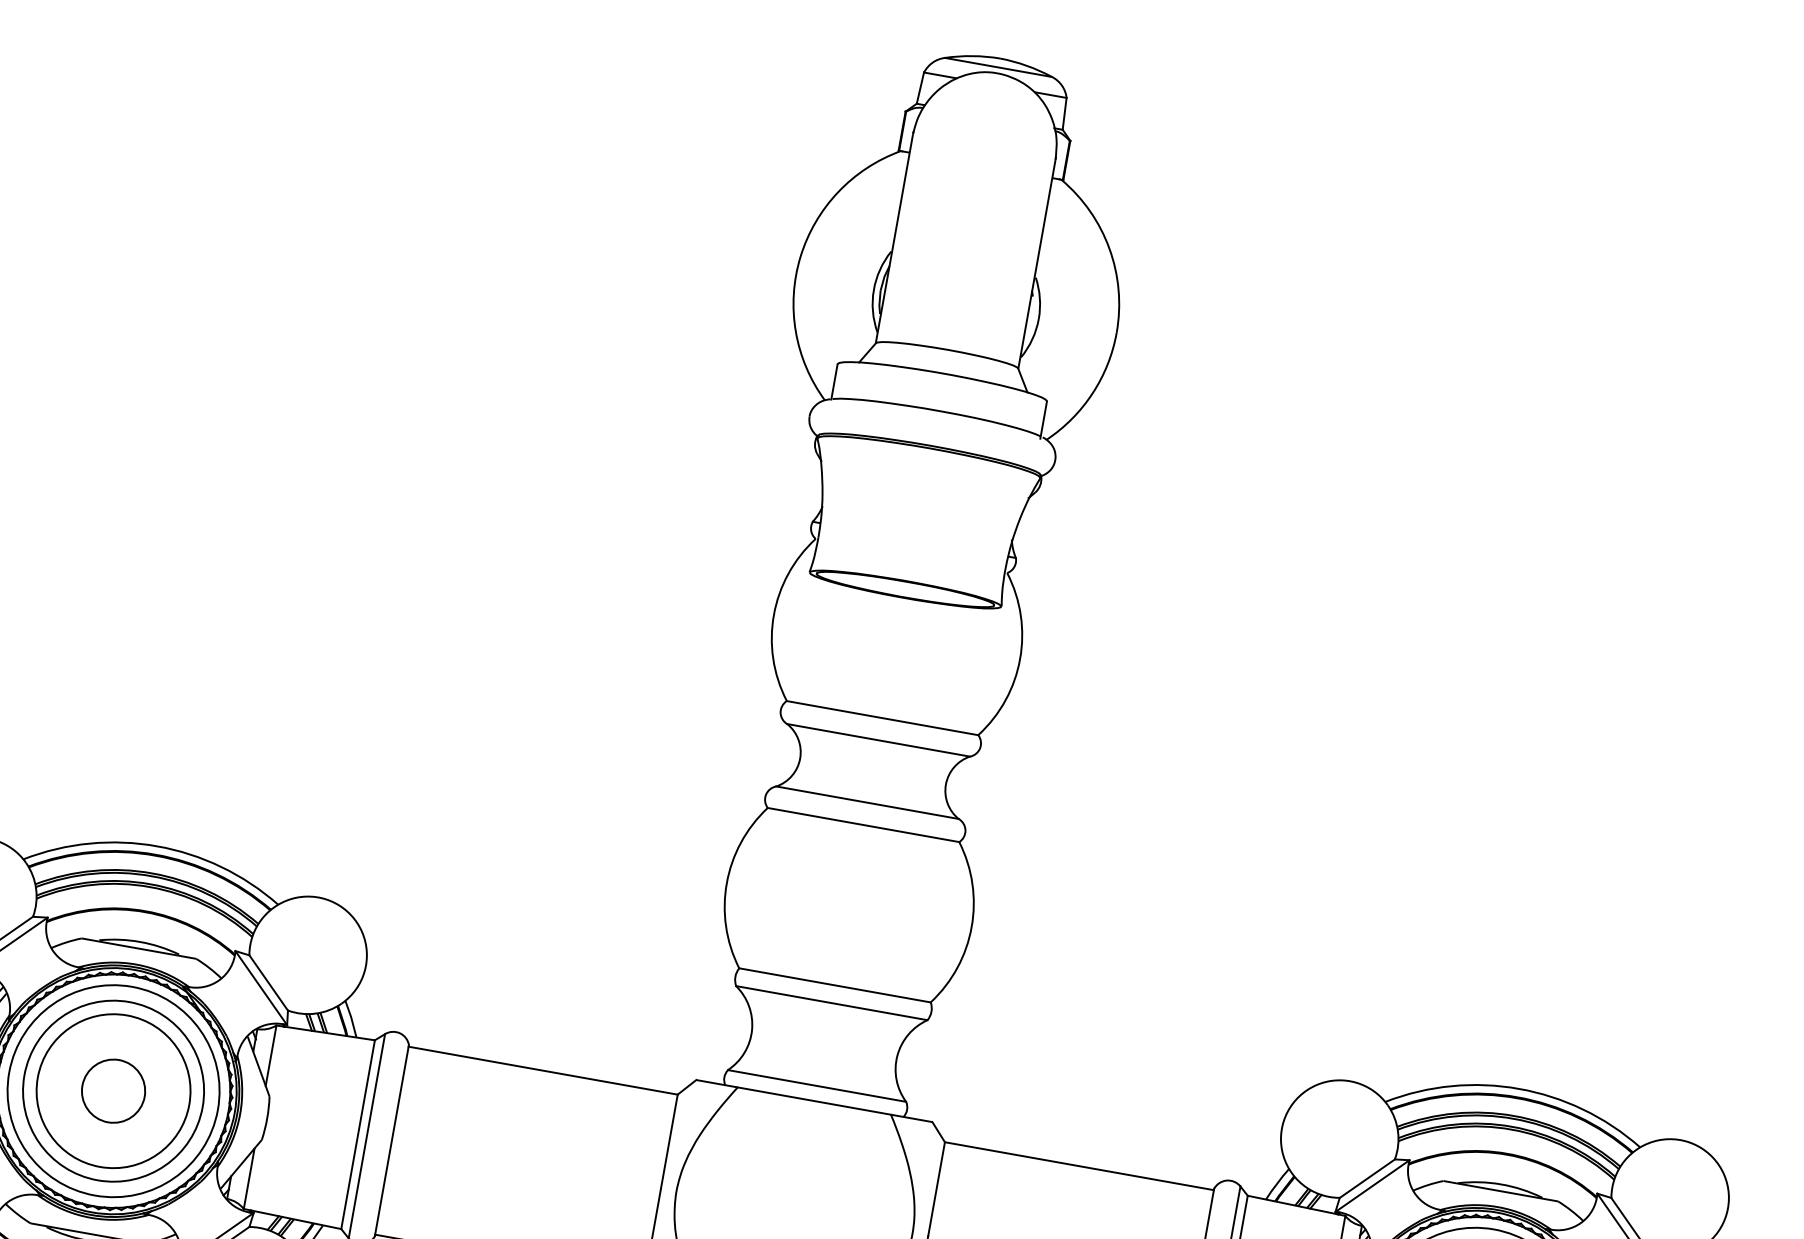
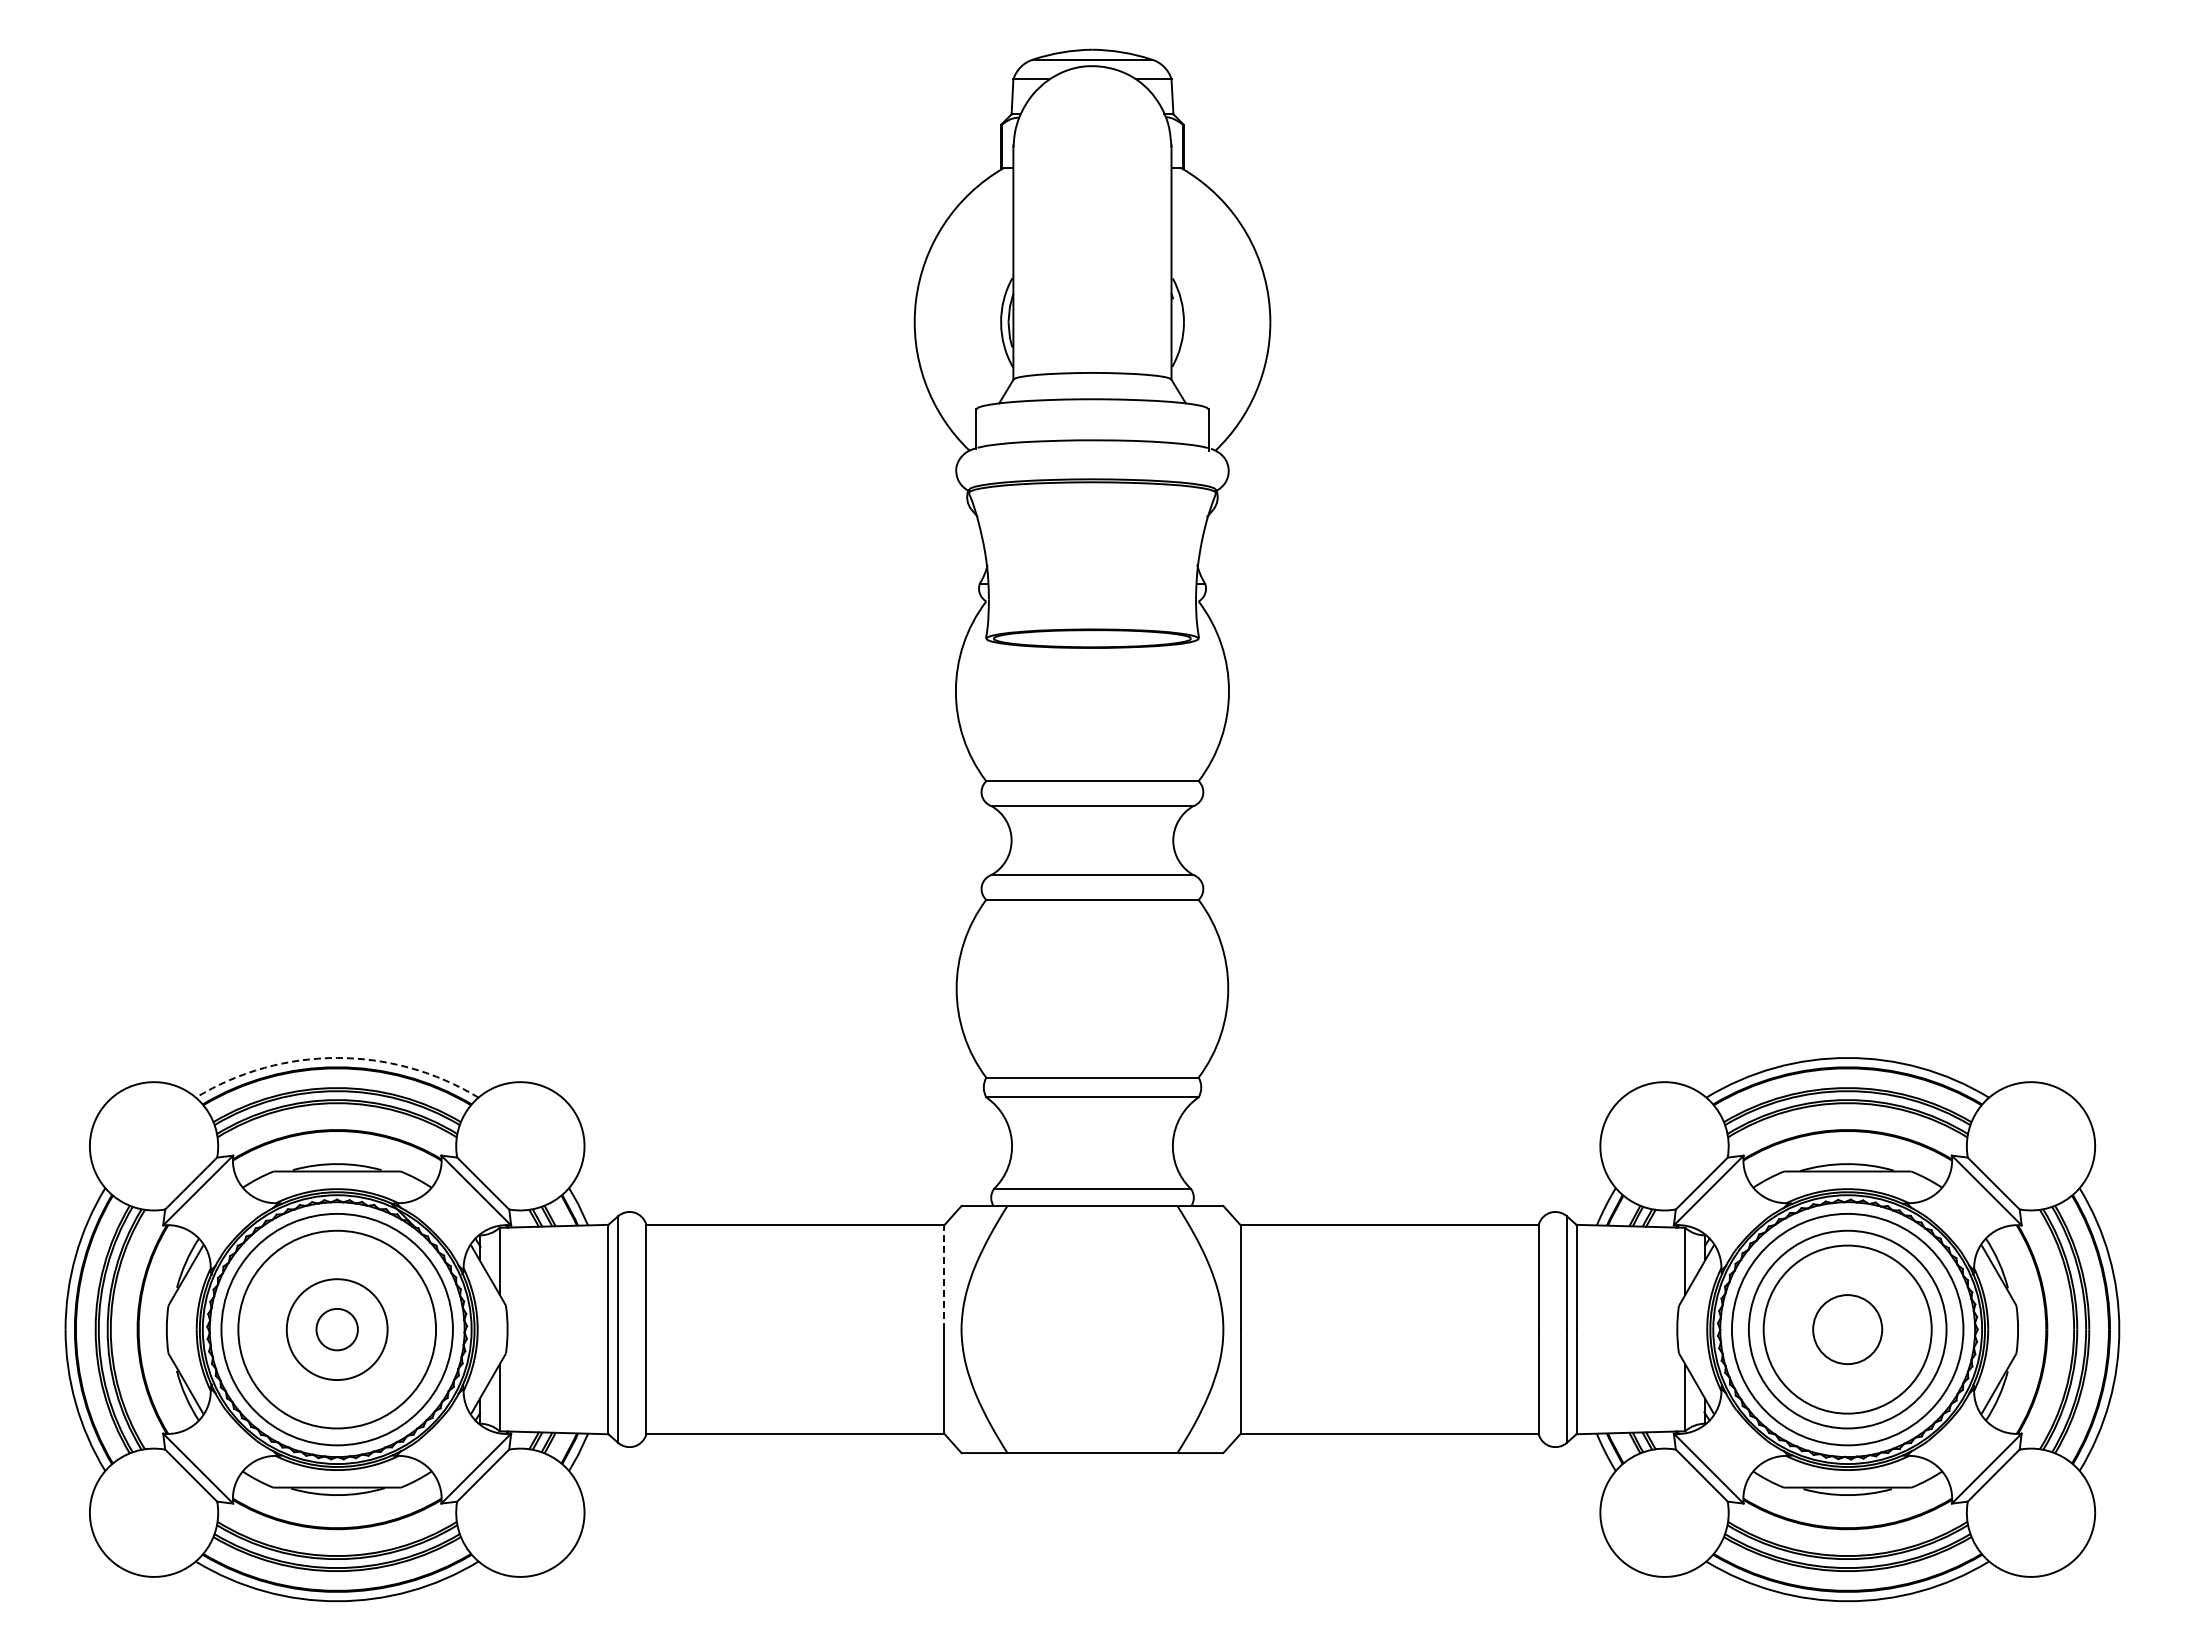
arc: (157, 845) -> (337, 1057), solid -> dashed
circle: (112, 1090) -> (336, 1329), size x0.6
circle: (113, 1091) -> (337, 1329), size x0.6
line: (669, 1140) -> (944, 1276), solid -> dashed

